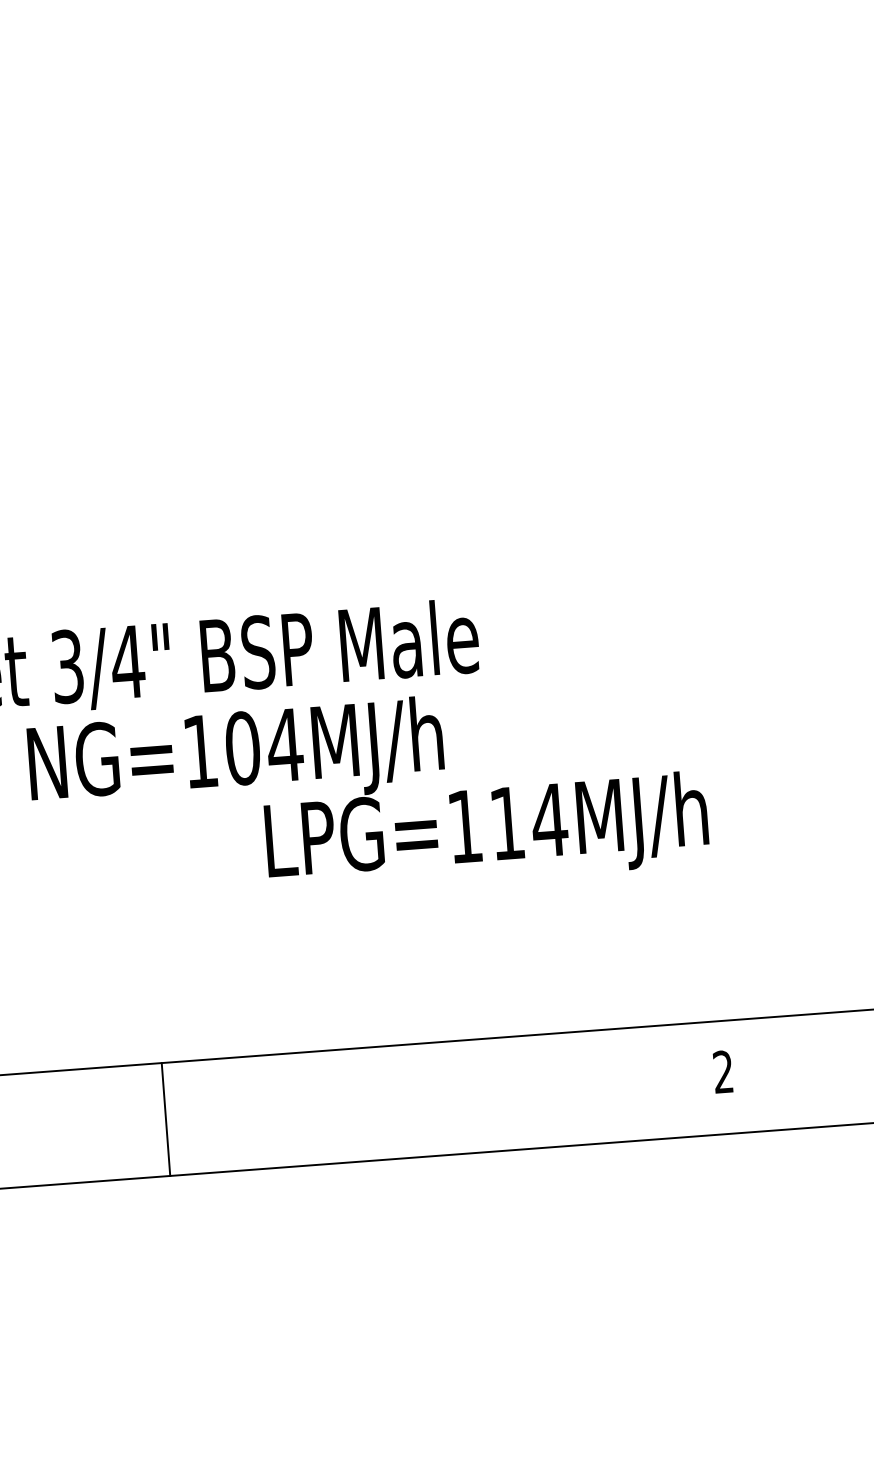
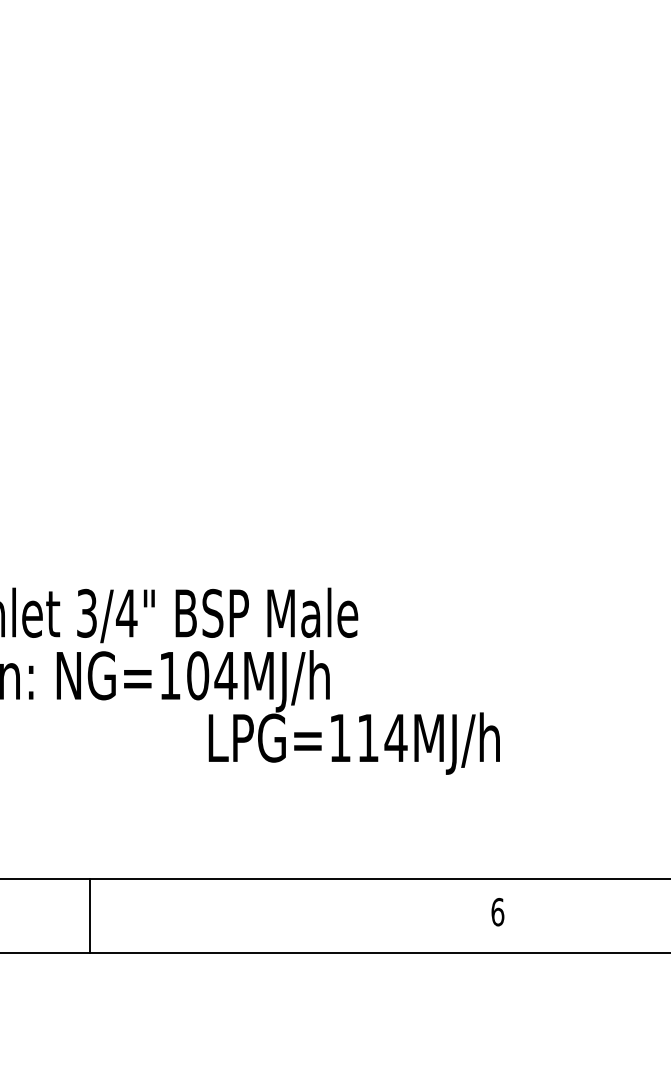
text: (722, 1072) -> (497, 912), 2 -> 6
line: (166, 1119) -> (90, 915), moved

